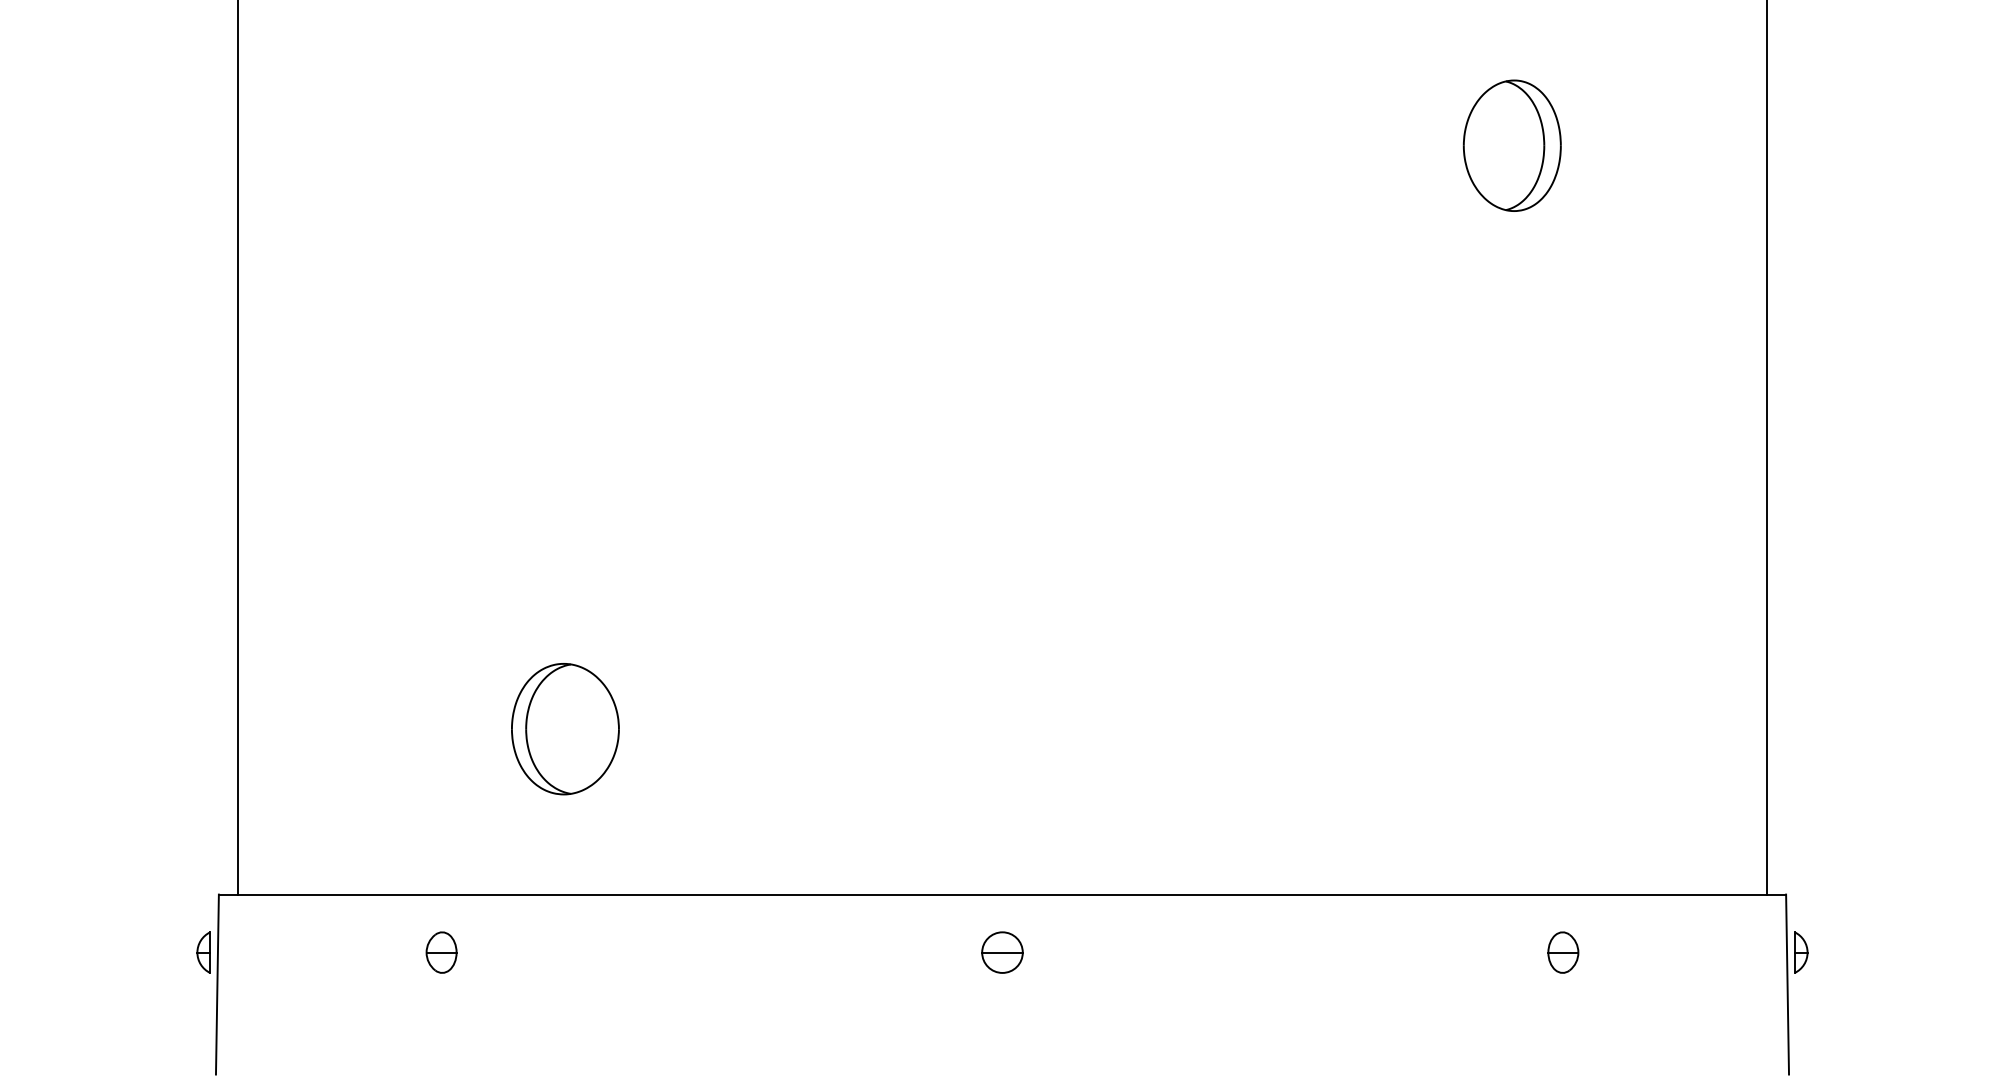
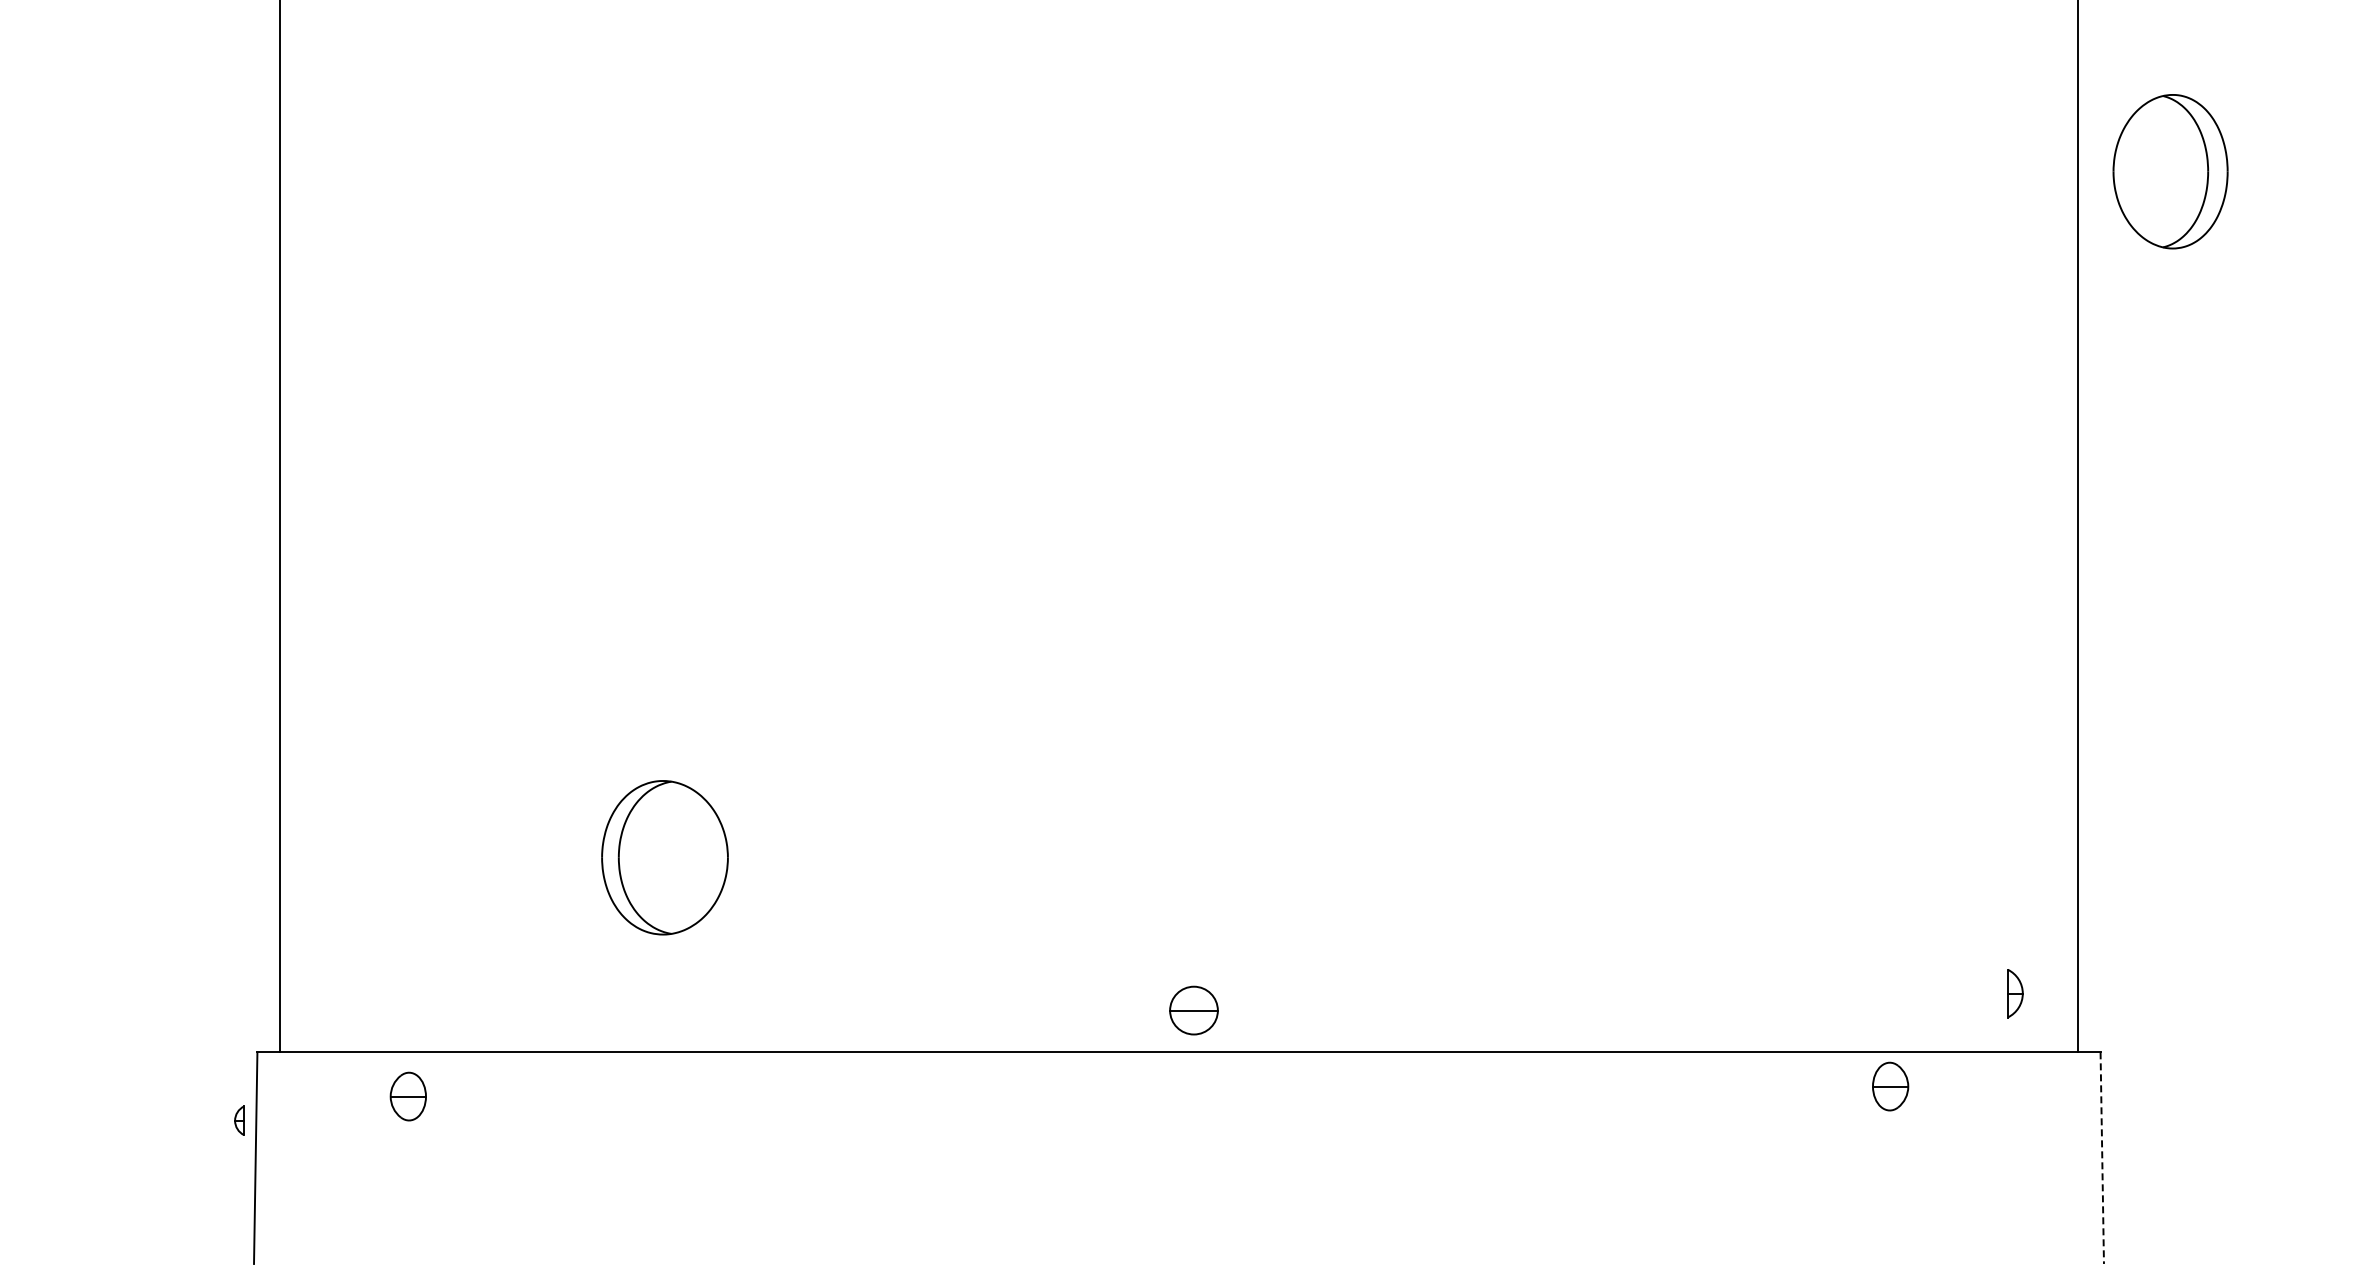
part: (1512, 145) -> (2170, 171), moved
part: (203, 952) -> (239, 1120), size x0.6
part: (440, 952) -> (407, 1096), moved
part: (1002, 952) -> (1193, 1010), moved
part: (1563, 952) -> (1890, 1086), moved
part: (1801, 952) -> (2015, 993), moved
line: (1787, 984) -> (2102, 1158), solid -> dashed

